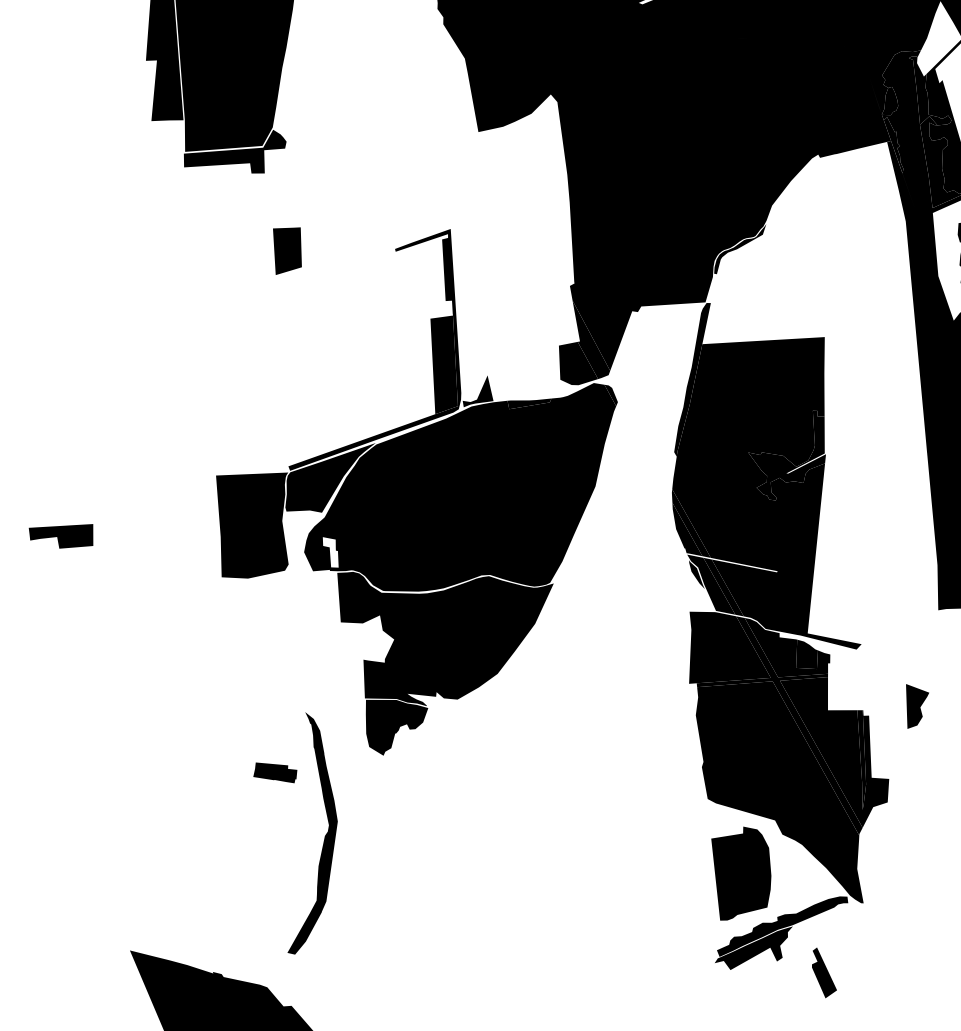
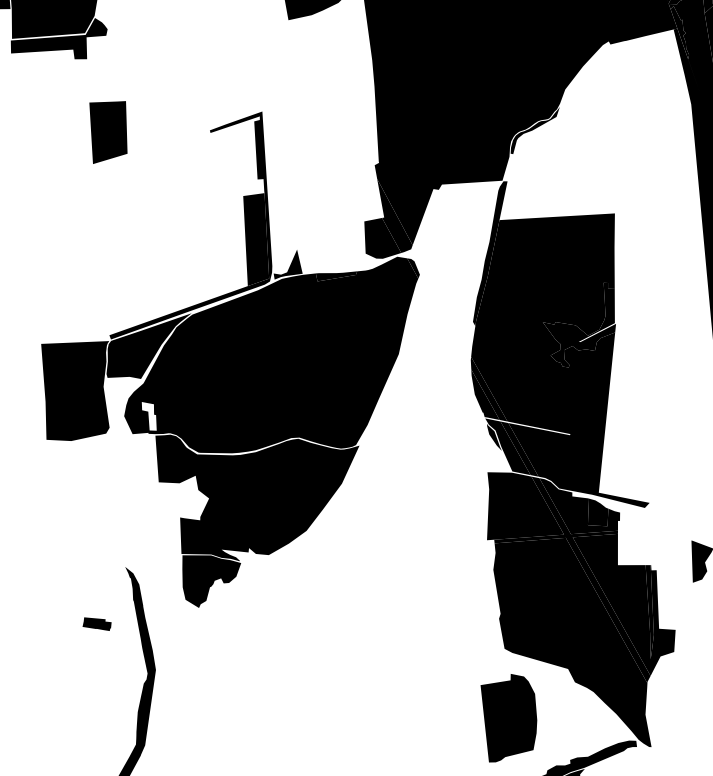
part: (287, 250) -> (108, 131), size x1.4
part: (275, 772) -> (97, 623), size x0.7
part: (741, 873) -> (509, 718), moved

